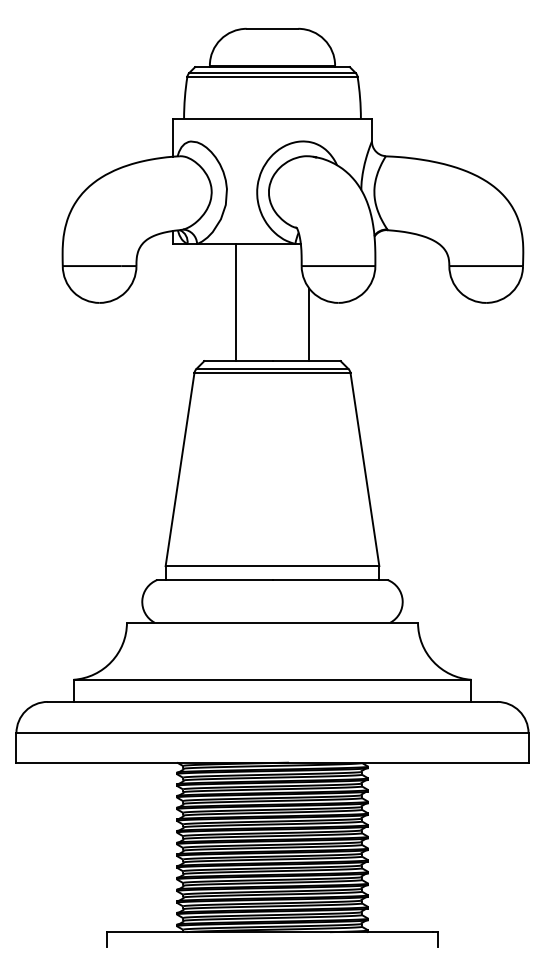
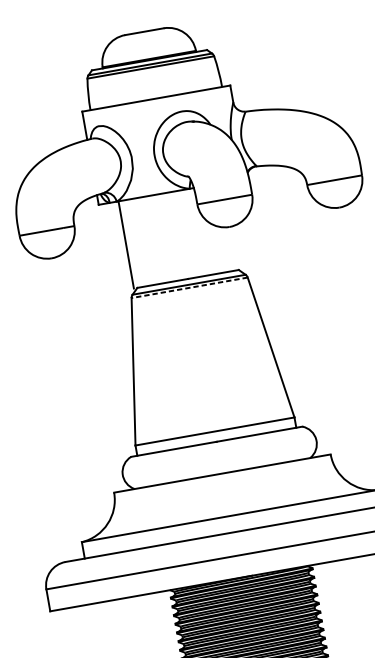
line: (235, 302) -> (126, 244), moved
line: (309, 324) -> (210, 246), removed
line: (271, 373) -> (188, 288), solid -> dashed

